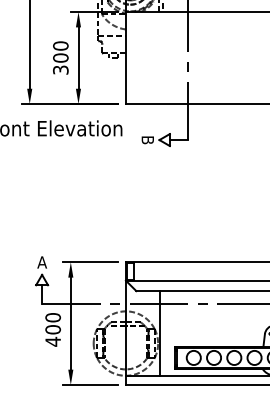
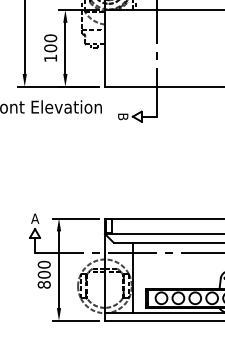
text: (60, 70) -> (50, 58), 300 -> 100
text: (52, 341) -> (43, 284), 400 -> 800

